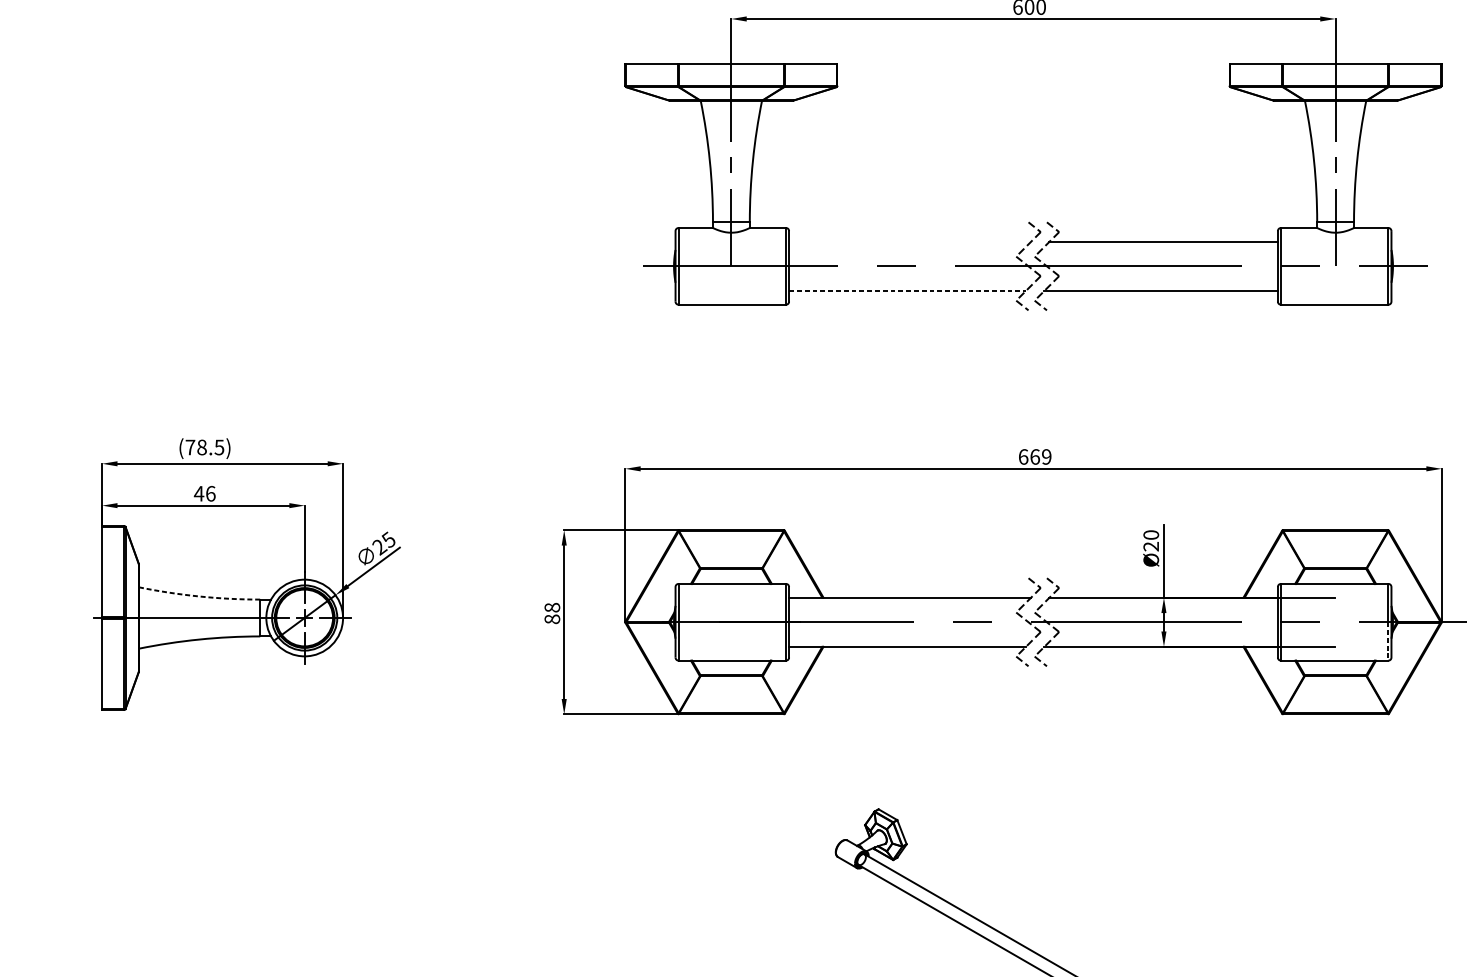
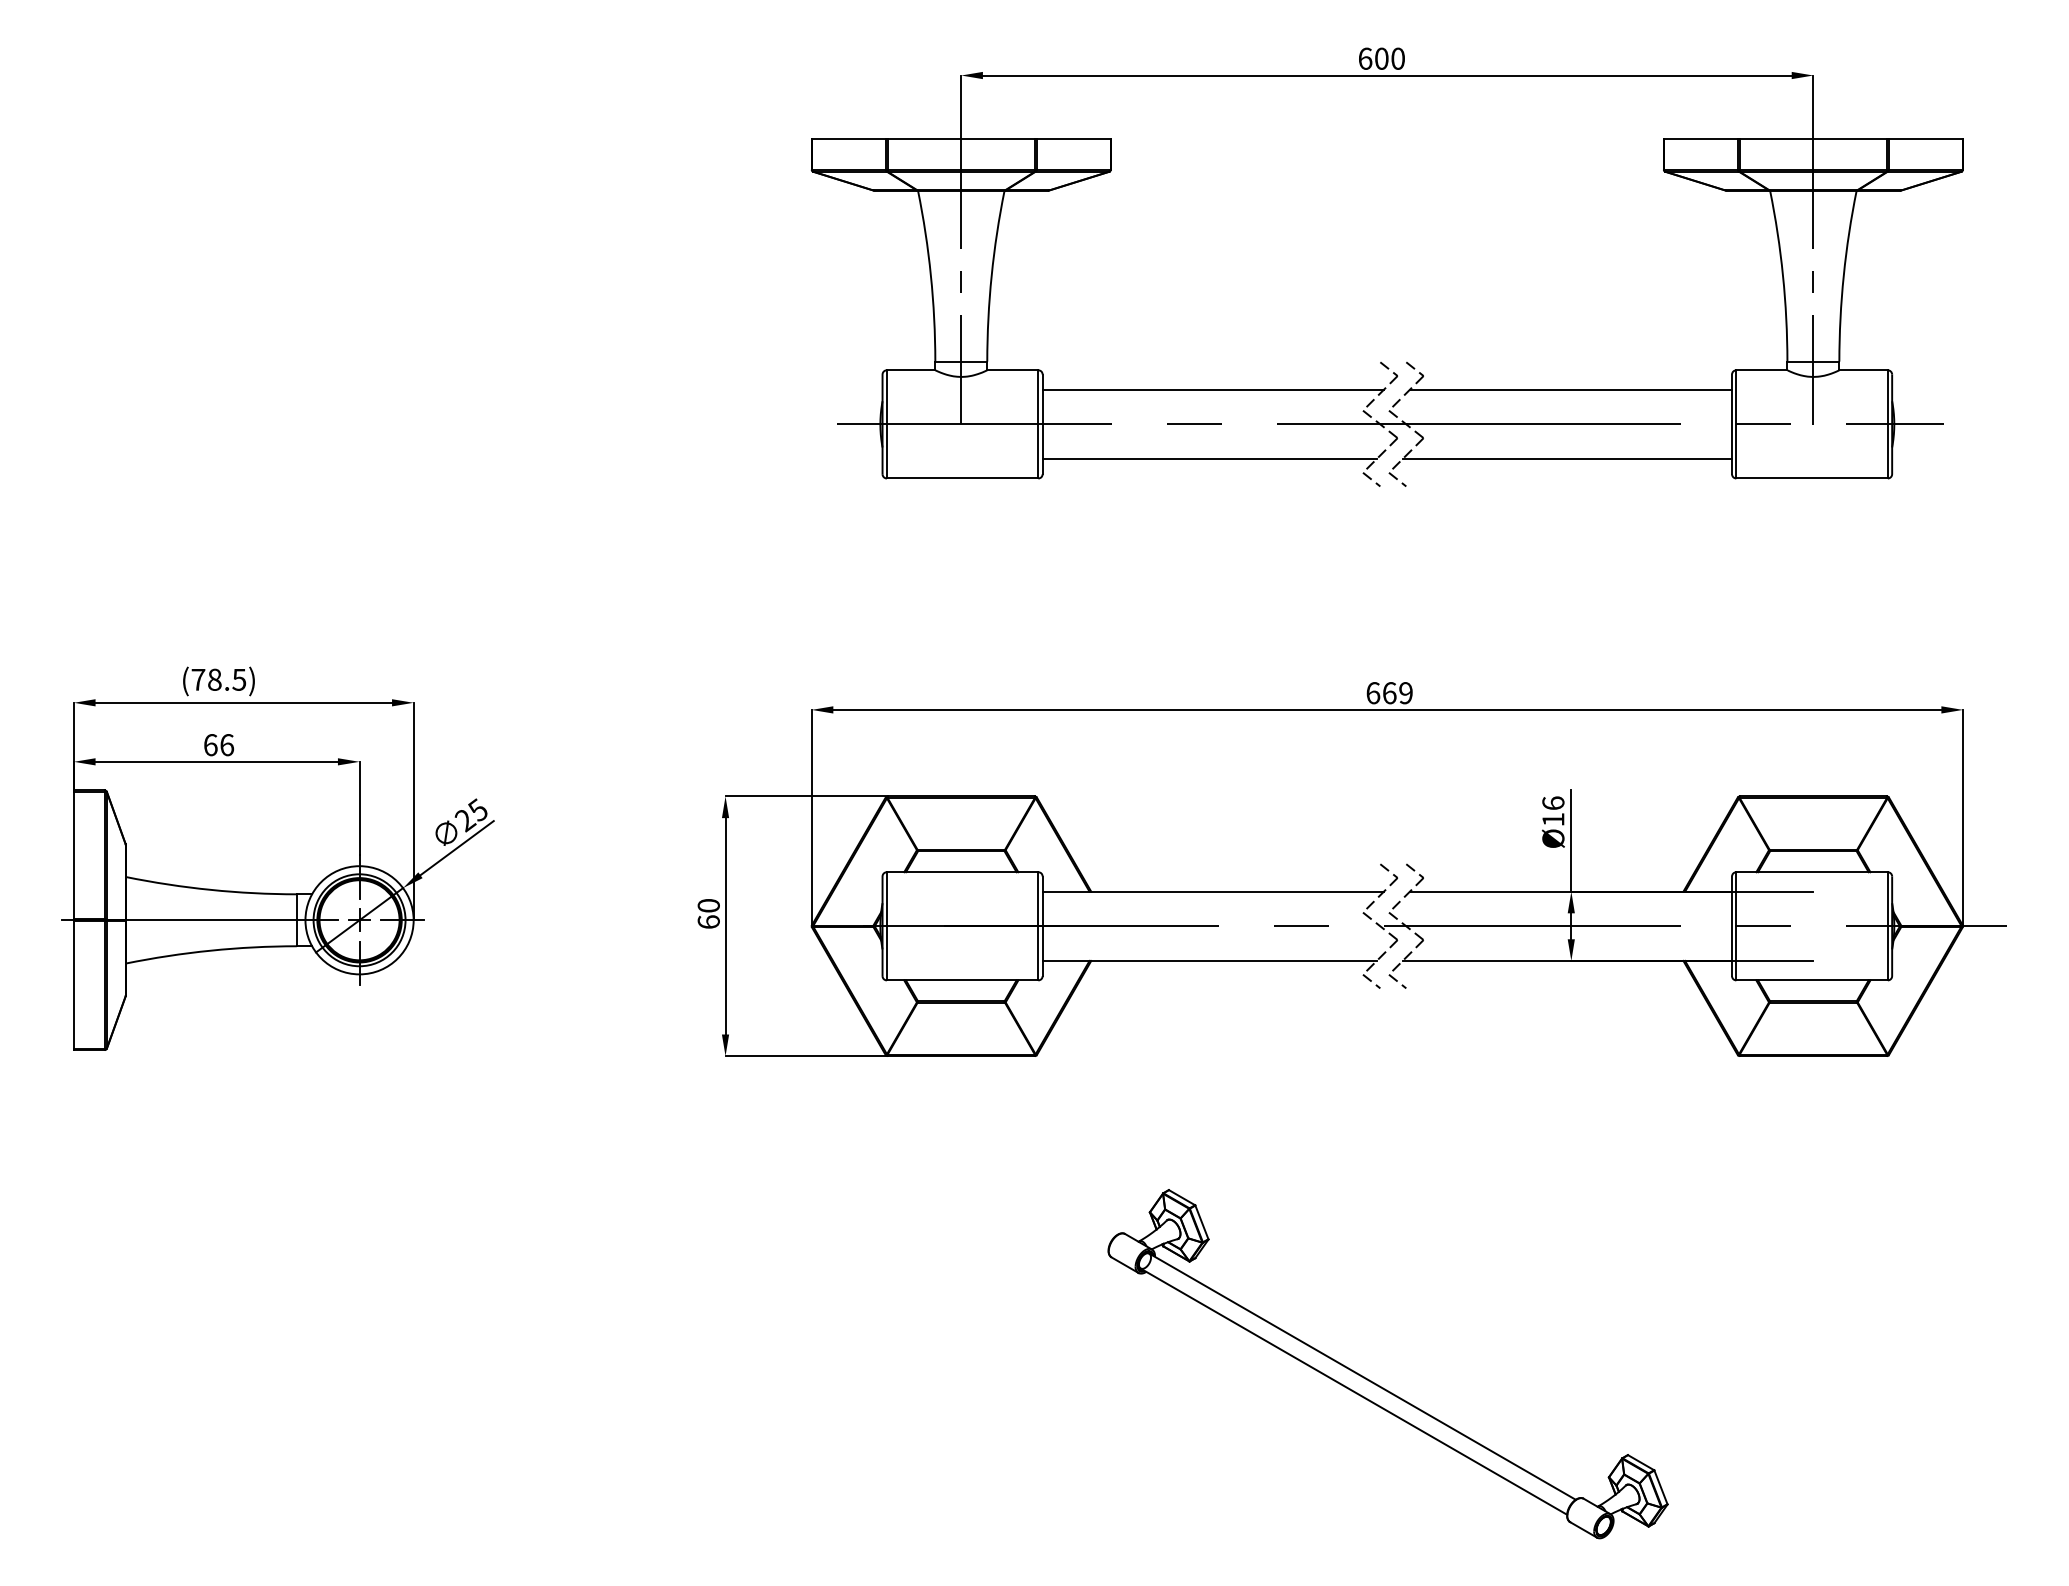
line: (909, 241) -> (1212, 389), added
line: (908, 291) -> (1210, 459), dashed -> solid
text: (199, 494) -> (210, 745), 46 -> 66
text: (1151, 540) -> (1553, 811), Ø20 -> Ø16
arc: (199, 596) -> (210, 889), dashed -> solid
text: (552, 613) -> (708, 913), 88 -> 60
line: (1388, 641) -> (1887, 953), dashed -> solid

